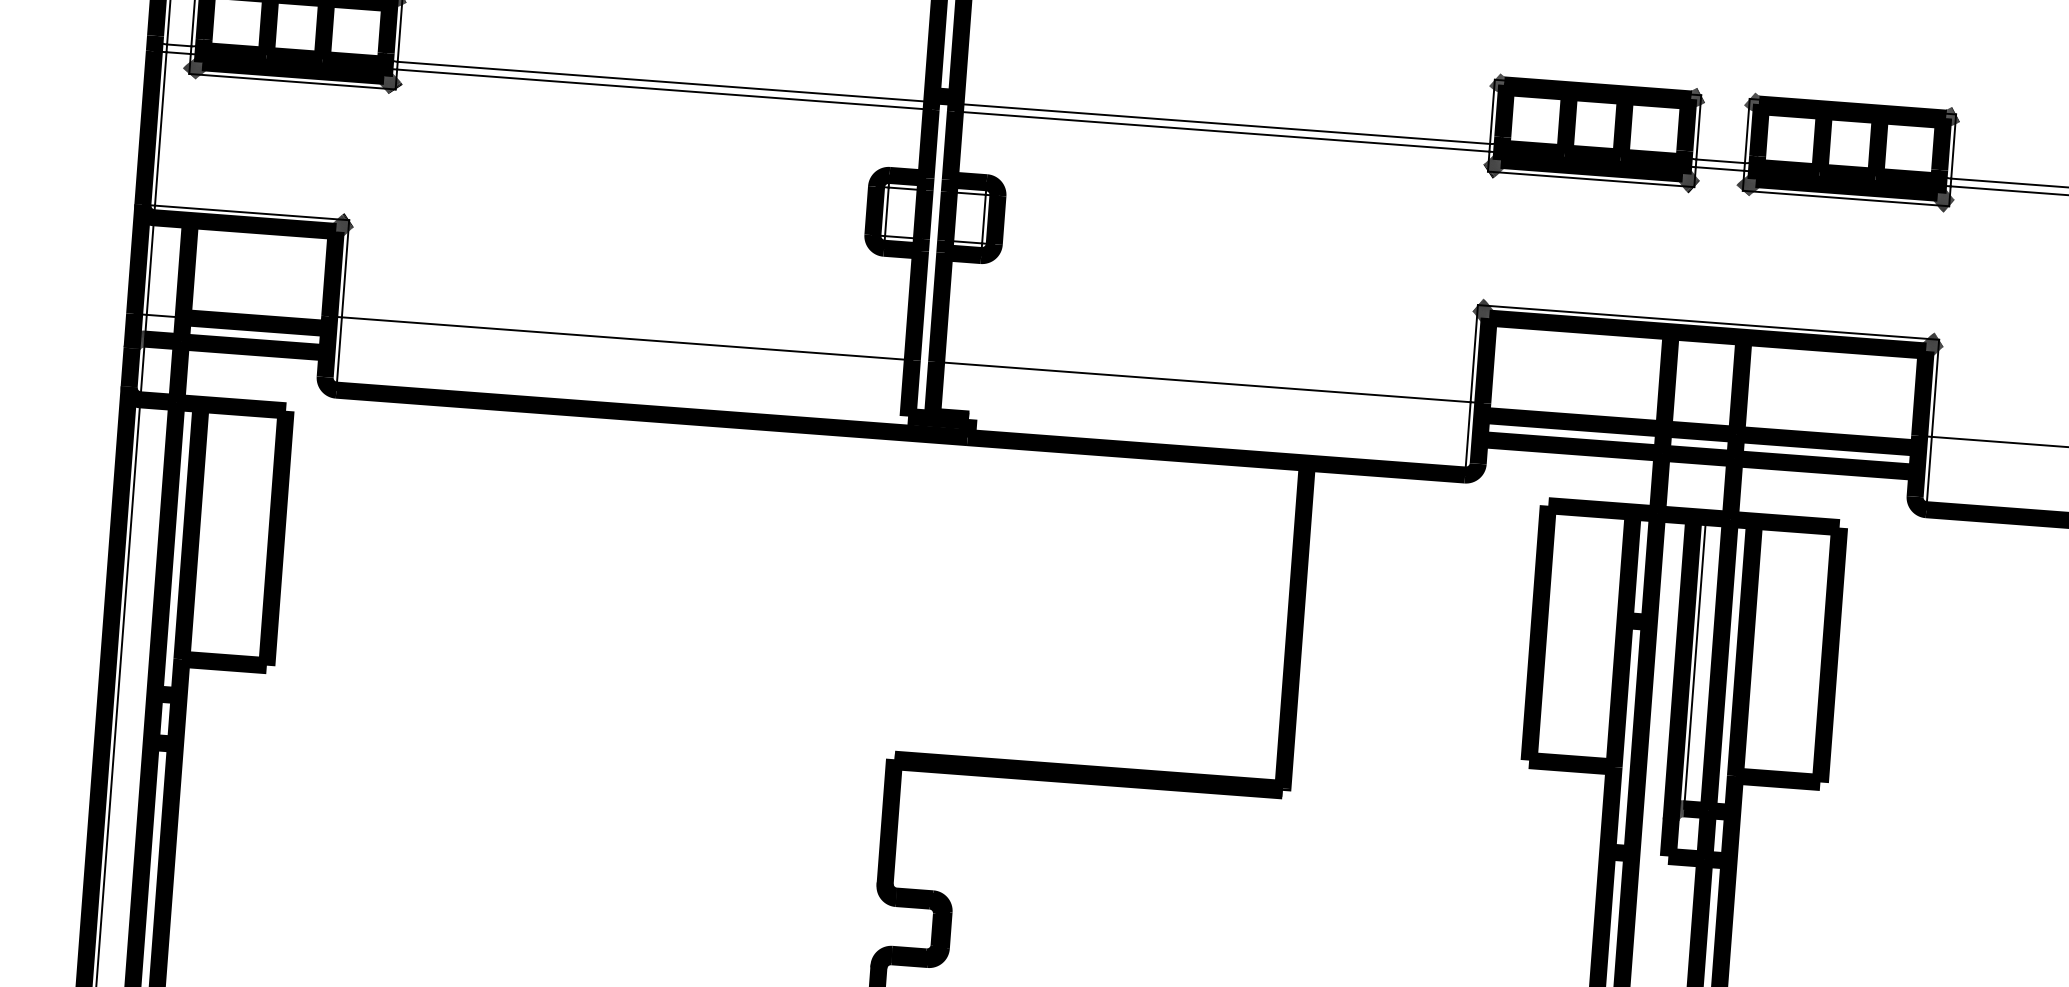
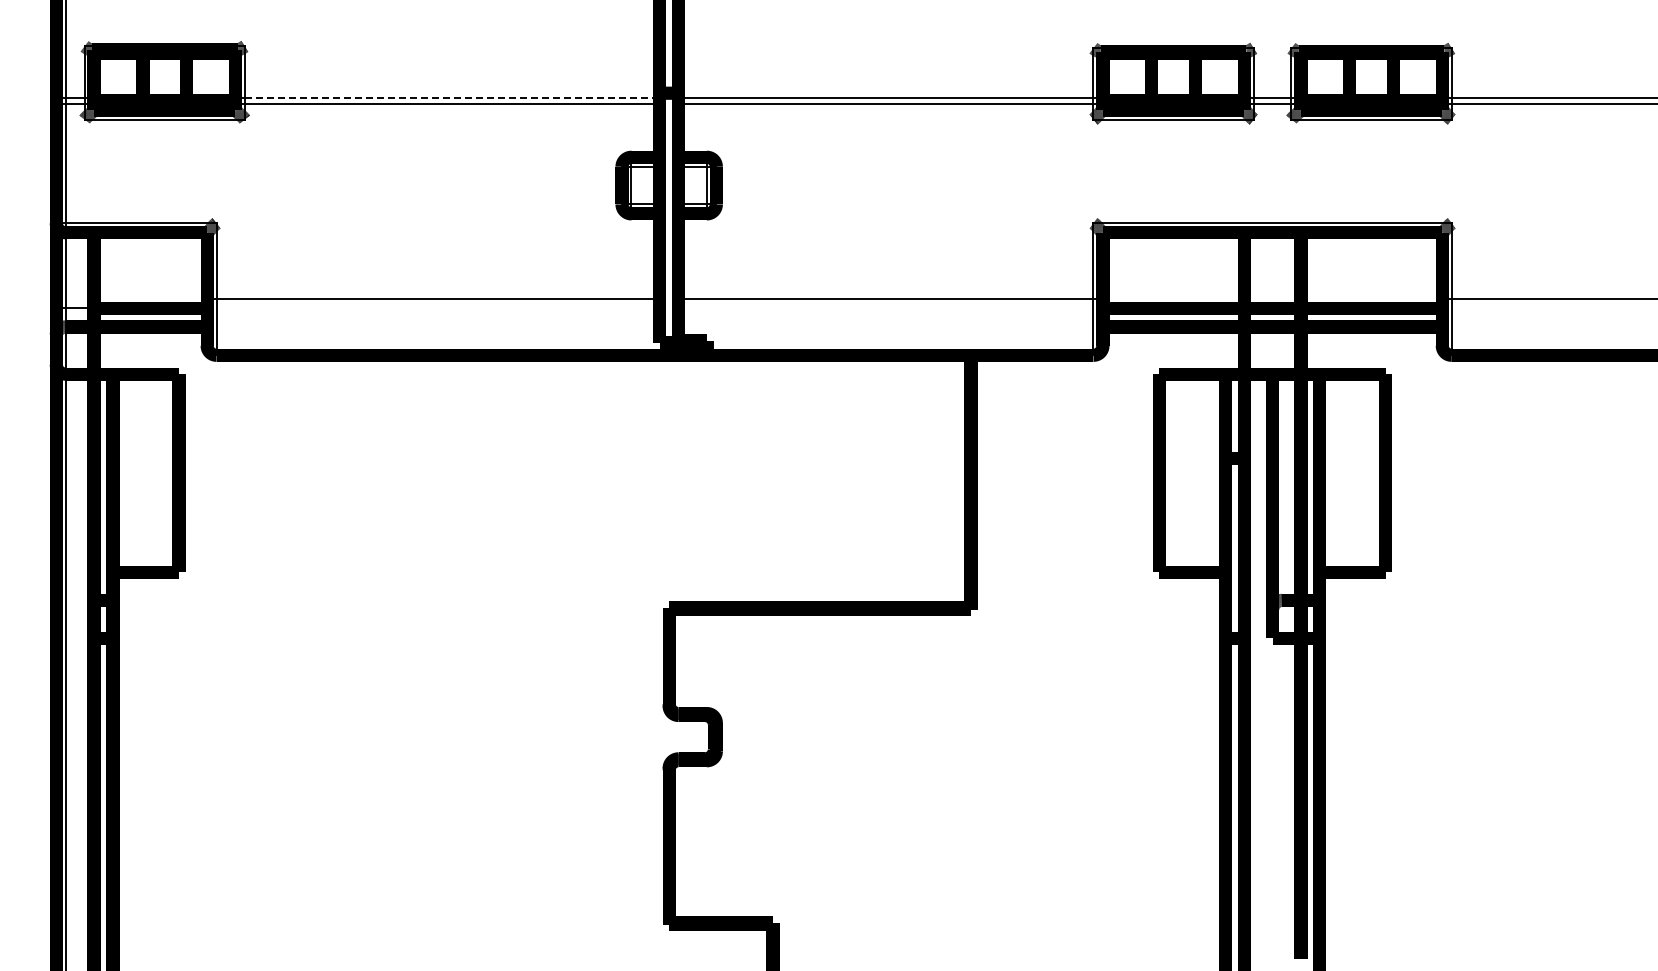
line: (664, 82) -> (452, 98), solid -> dashed
line: (1695, 663) -> (1282, 487), removed

